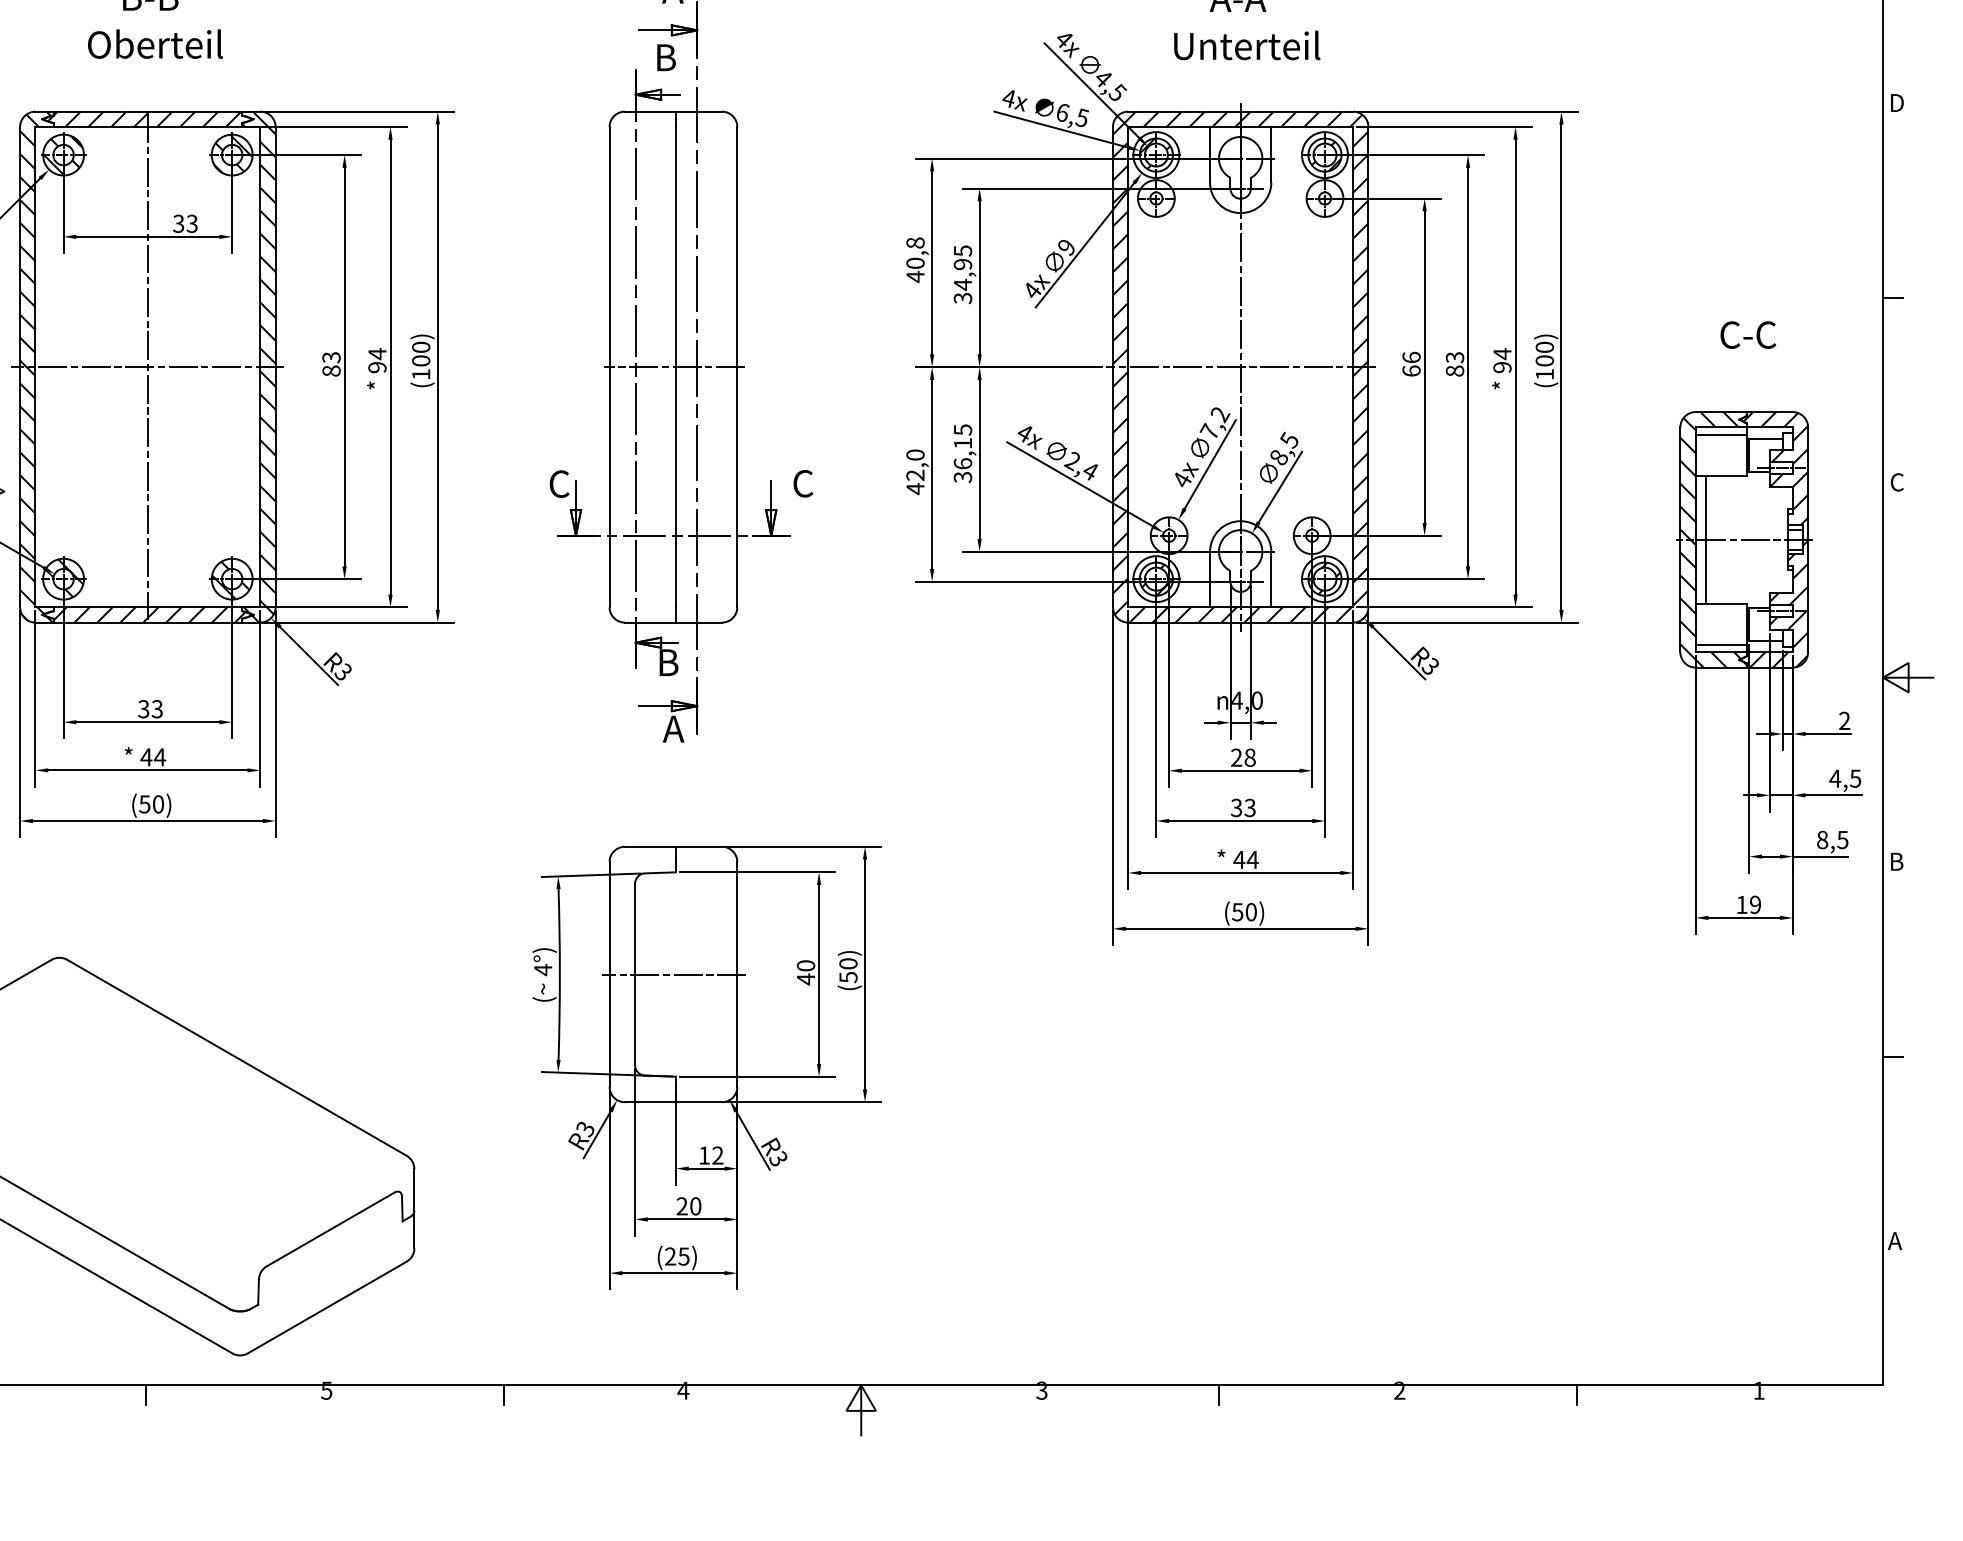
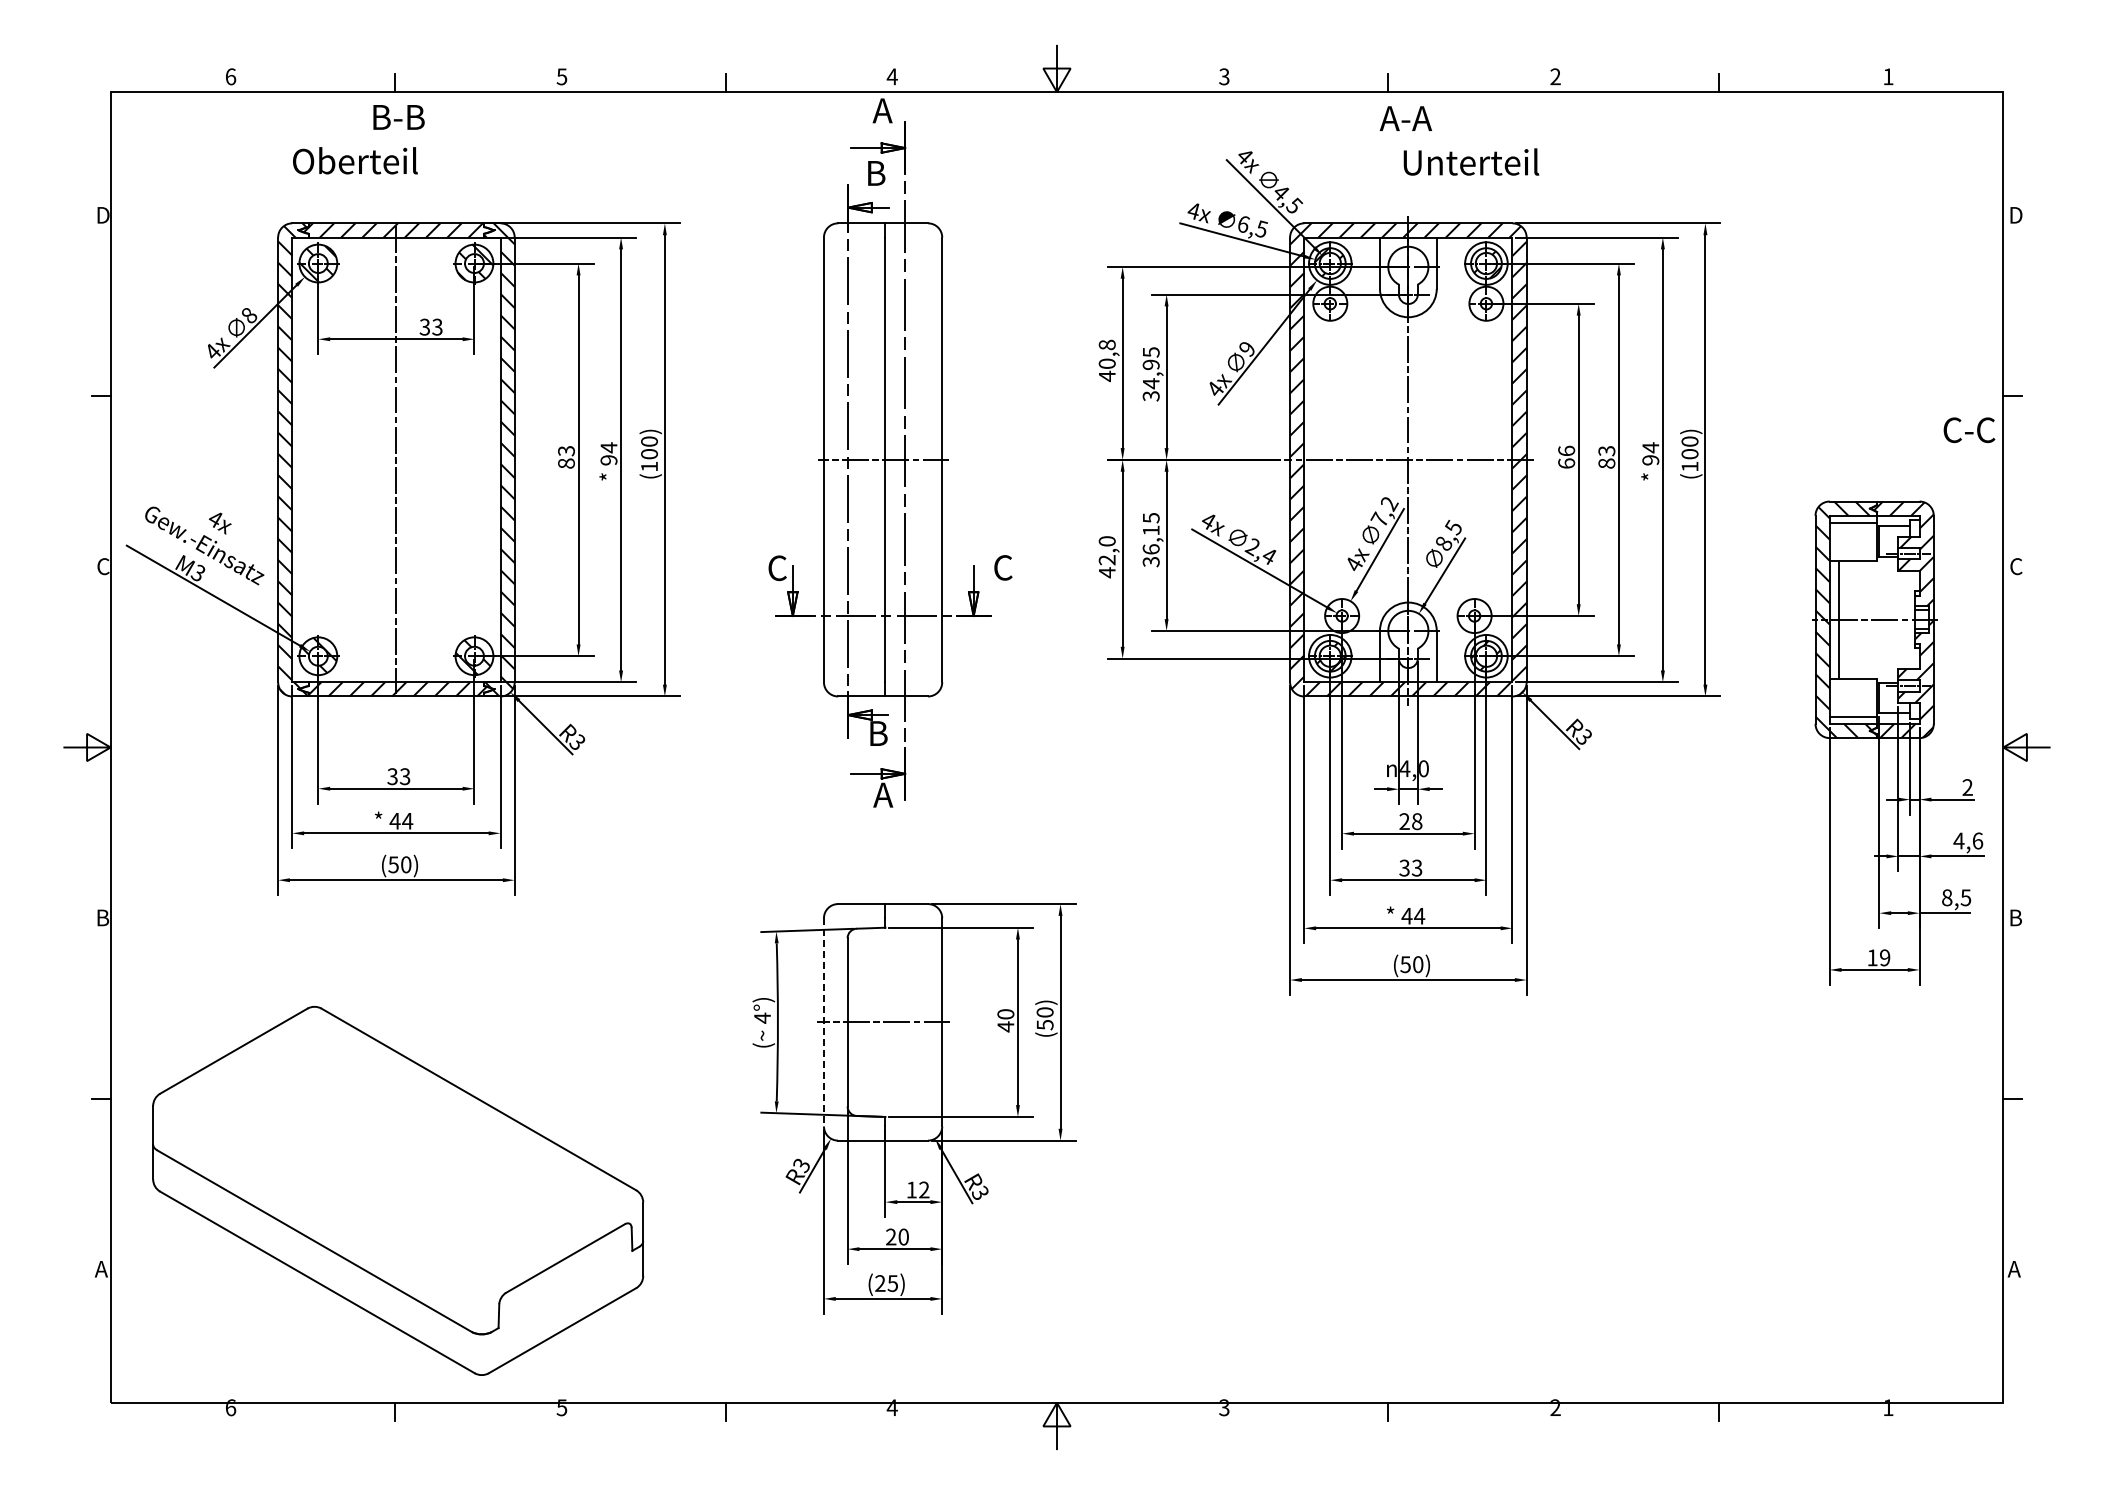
text: (155, 43) -> (355, 160), moved
text: (1247, 44) -> (1471, 161), moved
text: (1748, 335) -> (1969, 430), moved
line: (146, 366) -> (395, 459), removed
text: (1855, 778) -> (1977, 840), 4,5 -> 4,6
line: (609, 974) -> (823, 1022), solid -> dashed

